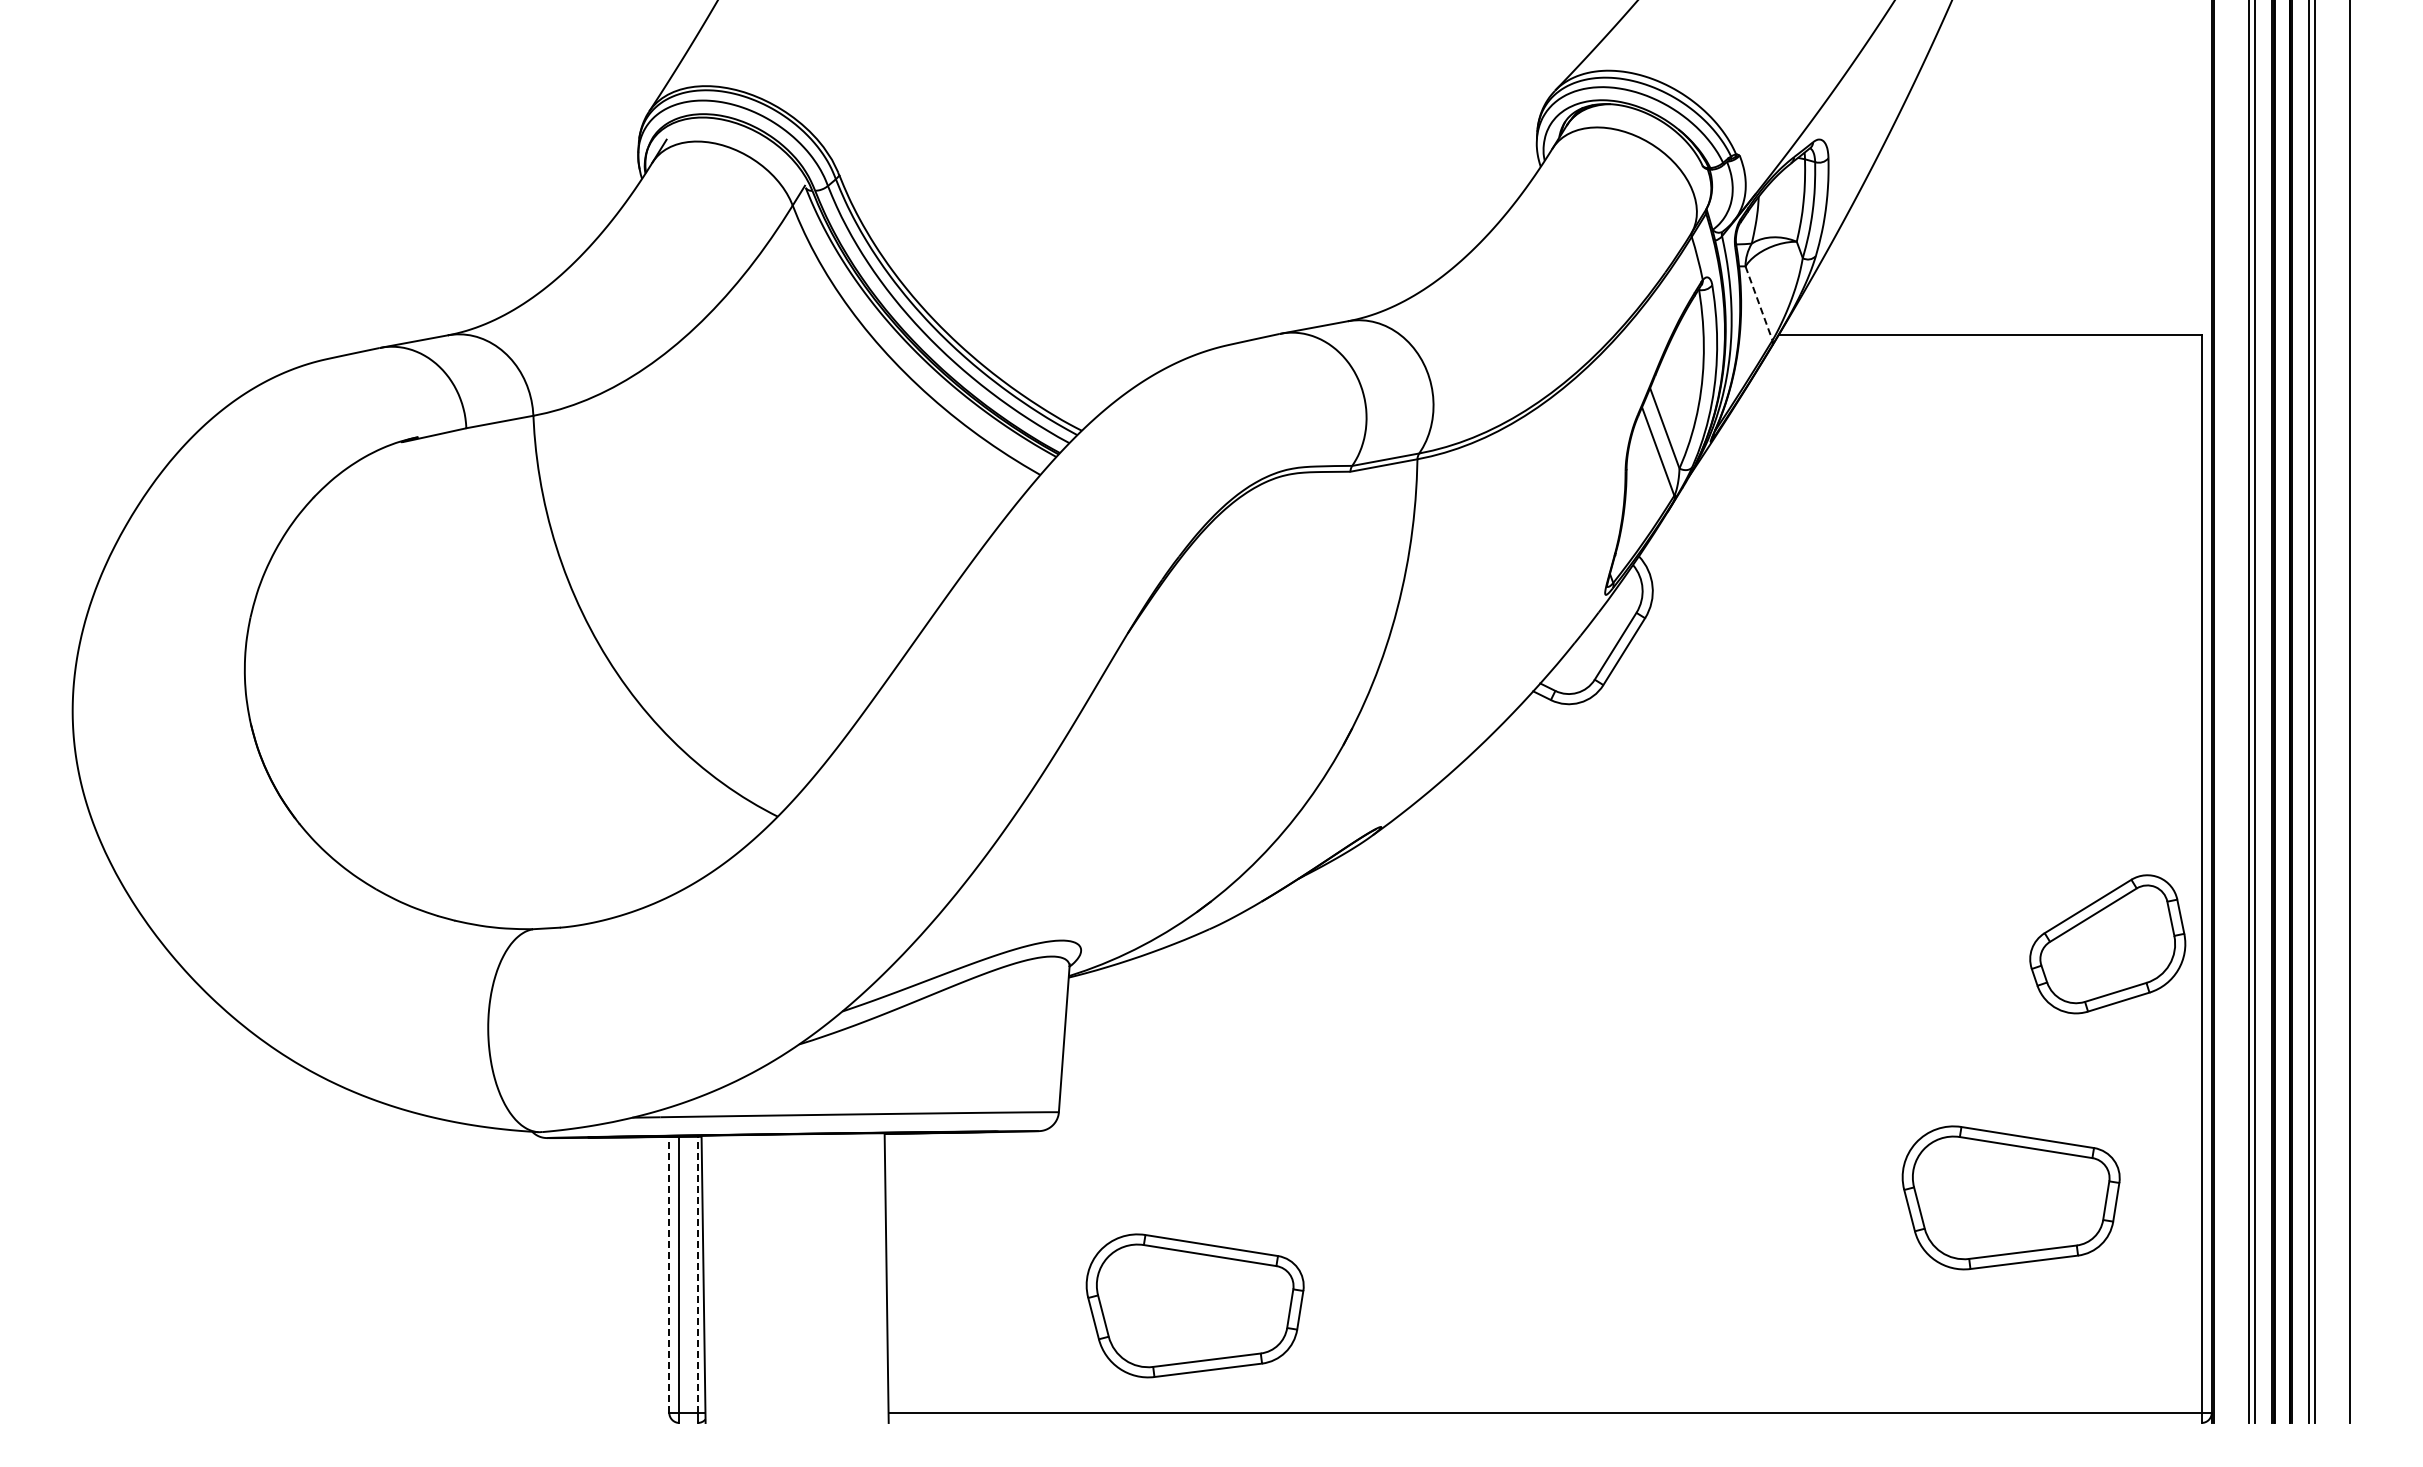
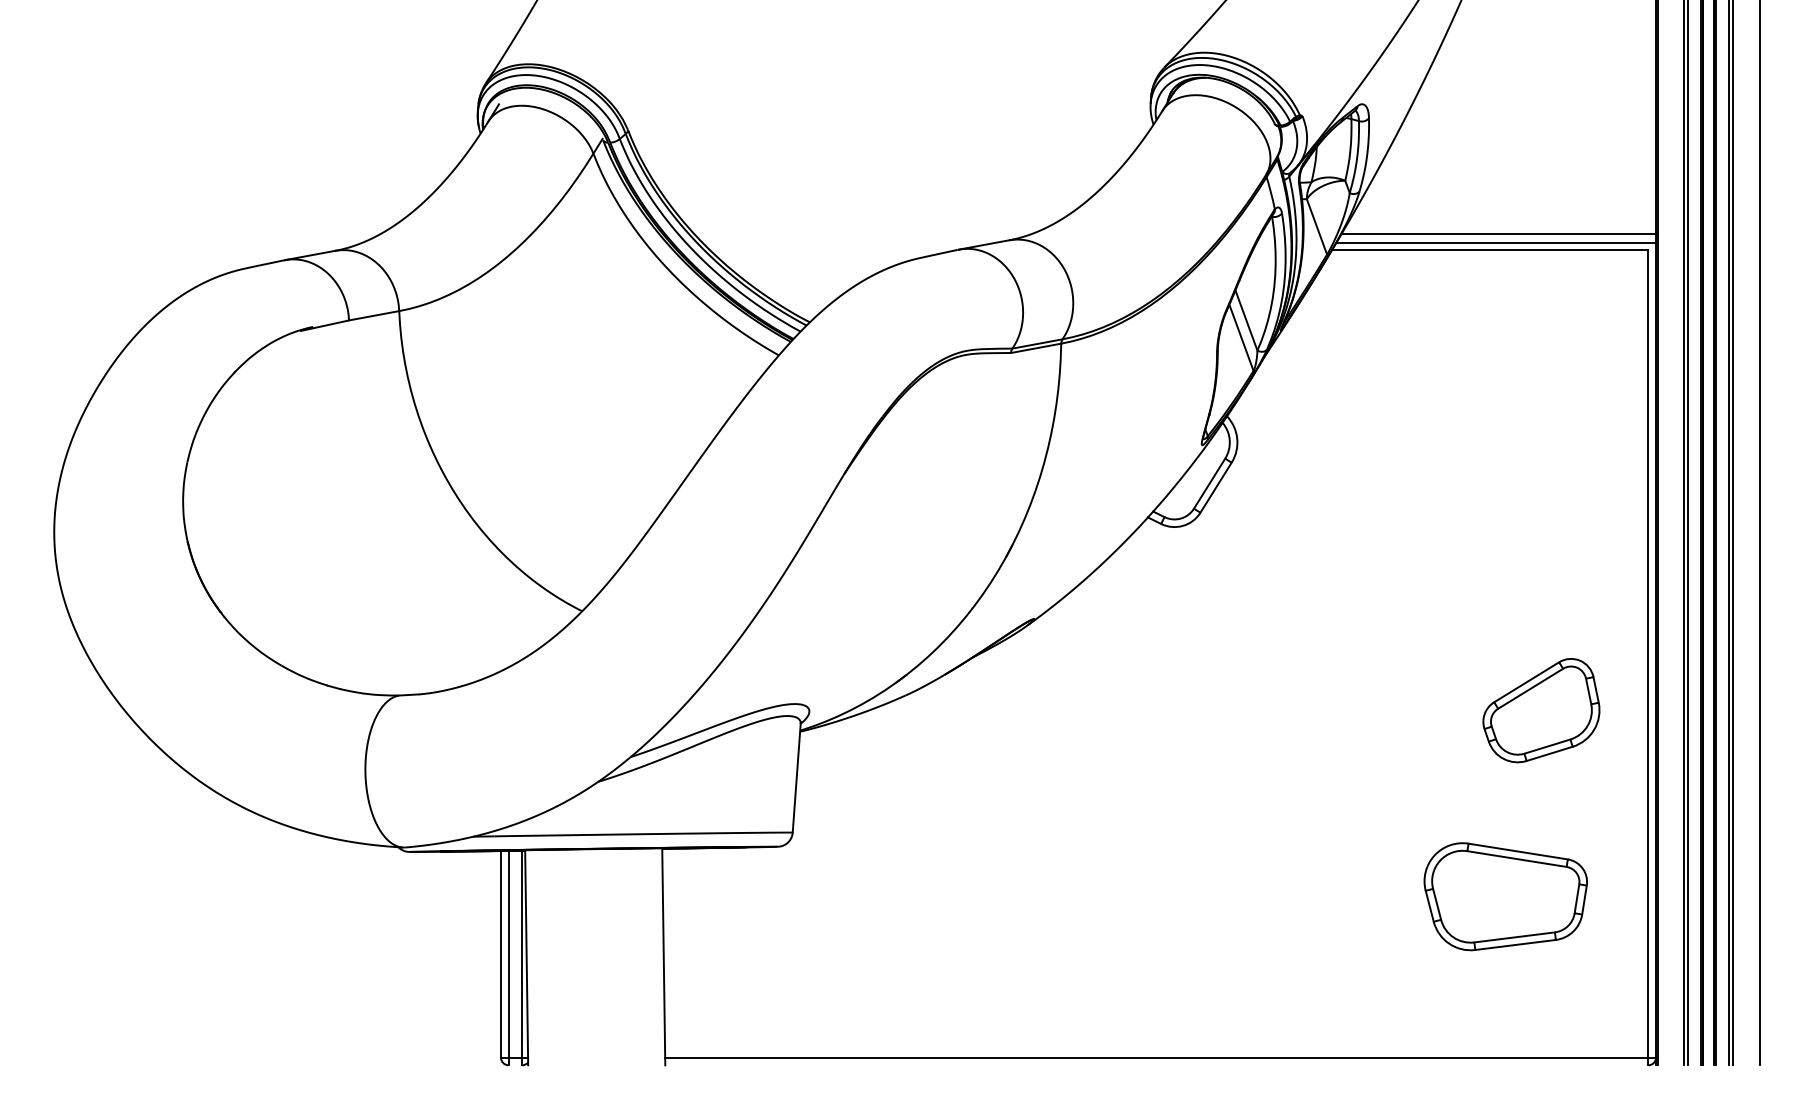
line: (1759, 303) -> (1317, 227), dashed -> solid
line: (2001, 312) -> (1498, 233), added
line: (1997, 324) -> (1495, 242), added
part: (2107, 944) -> (1541, 710), moved
line: (669, 1274) -> (501, 954), dashed -> solid
line: (697, 1274) -> (522, 954), dashed -> solid
part: (1194, 1305) -> (894, 977), removed

